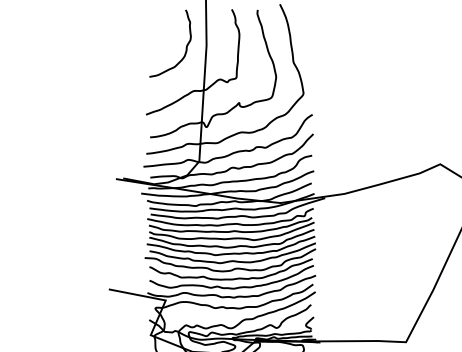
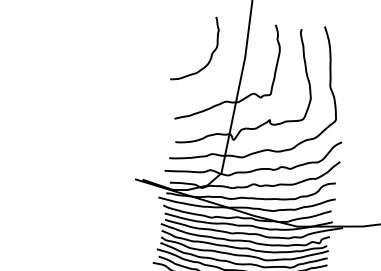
curve: (185, 47) -> (210, 54), moved

